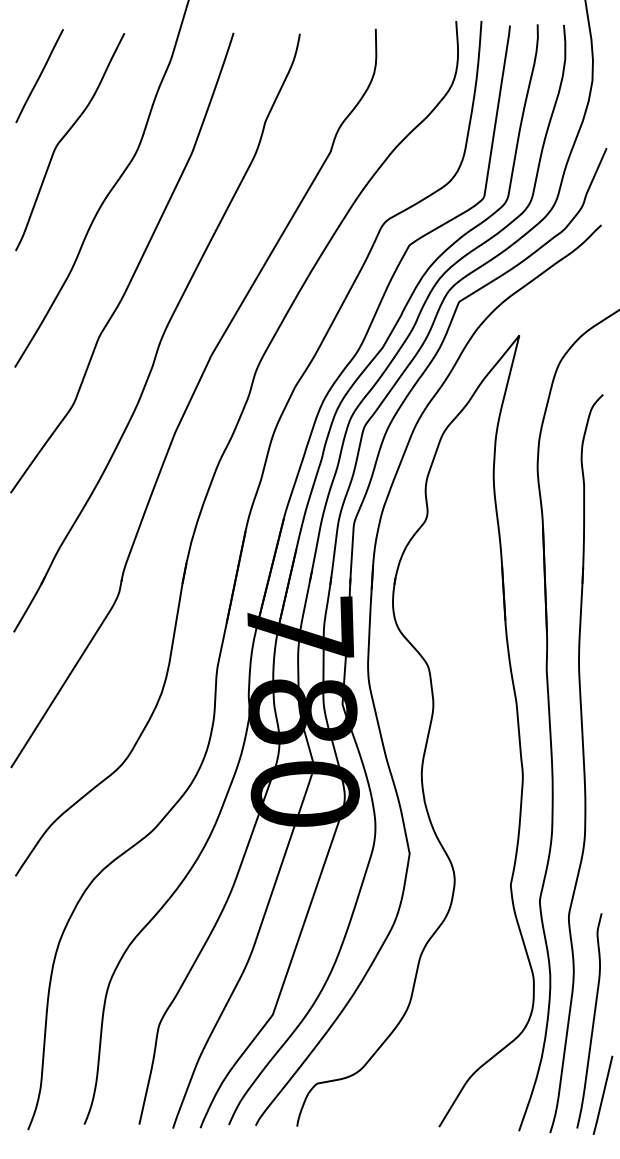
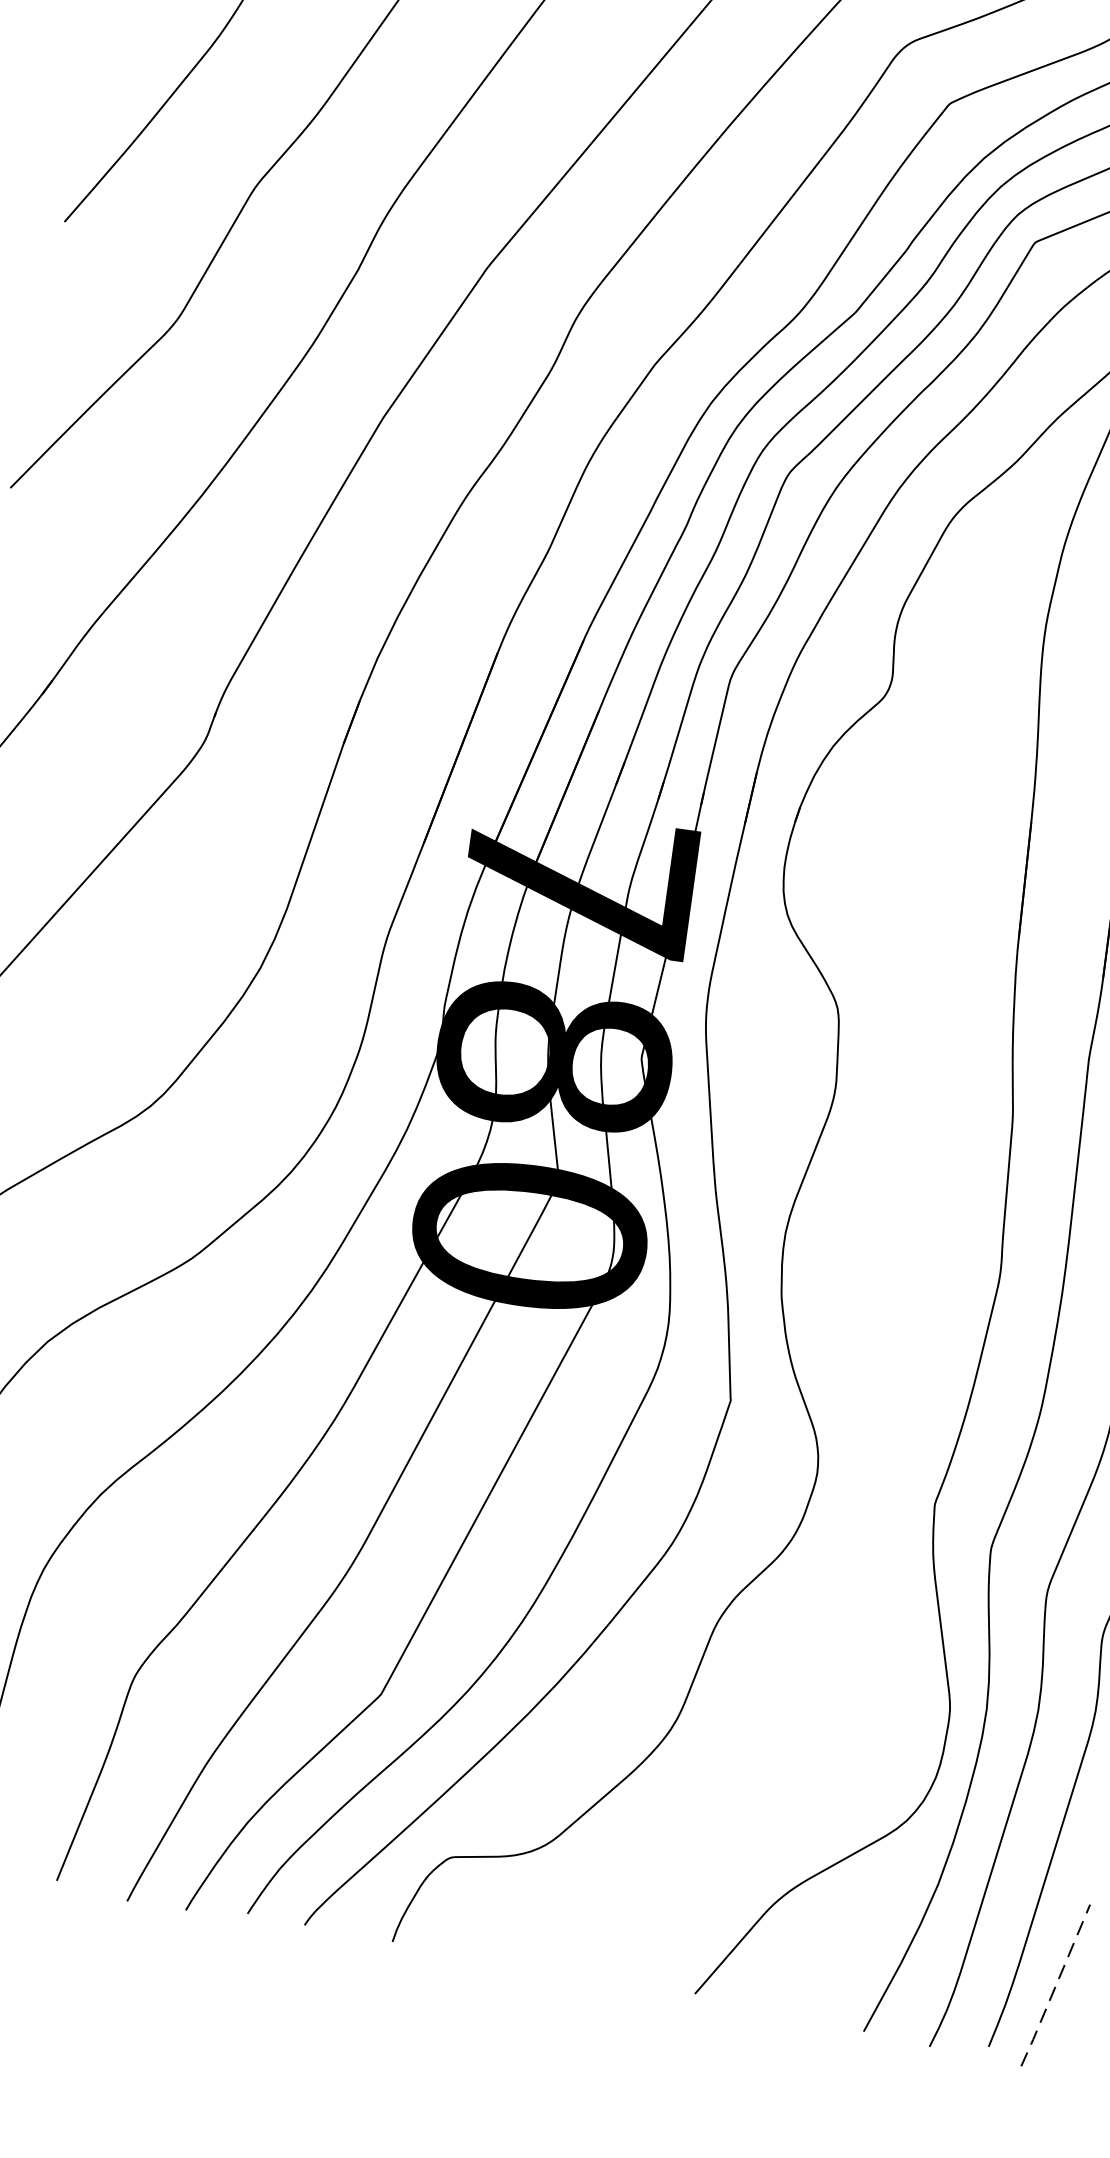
line: (603, 1095) -> (1056, 1985), solid -> dashed

